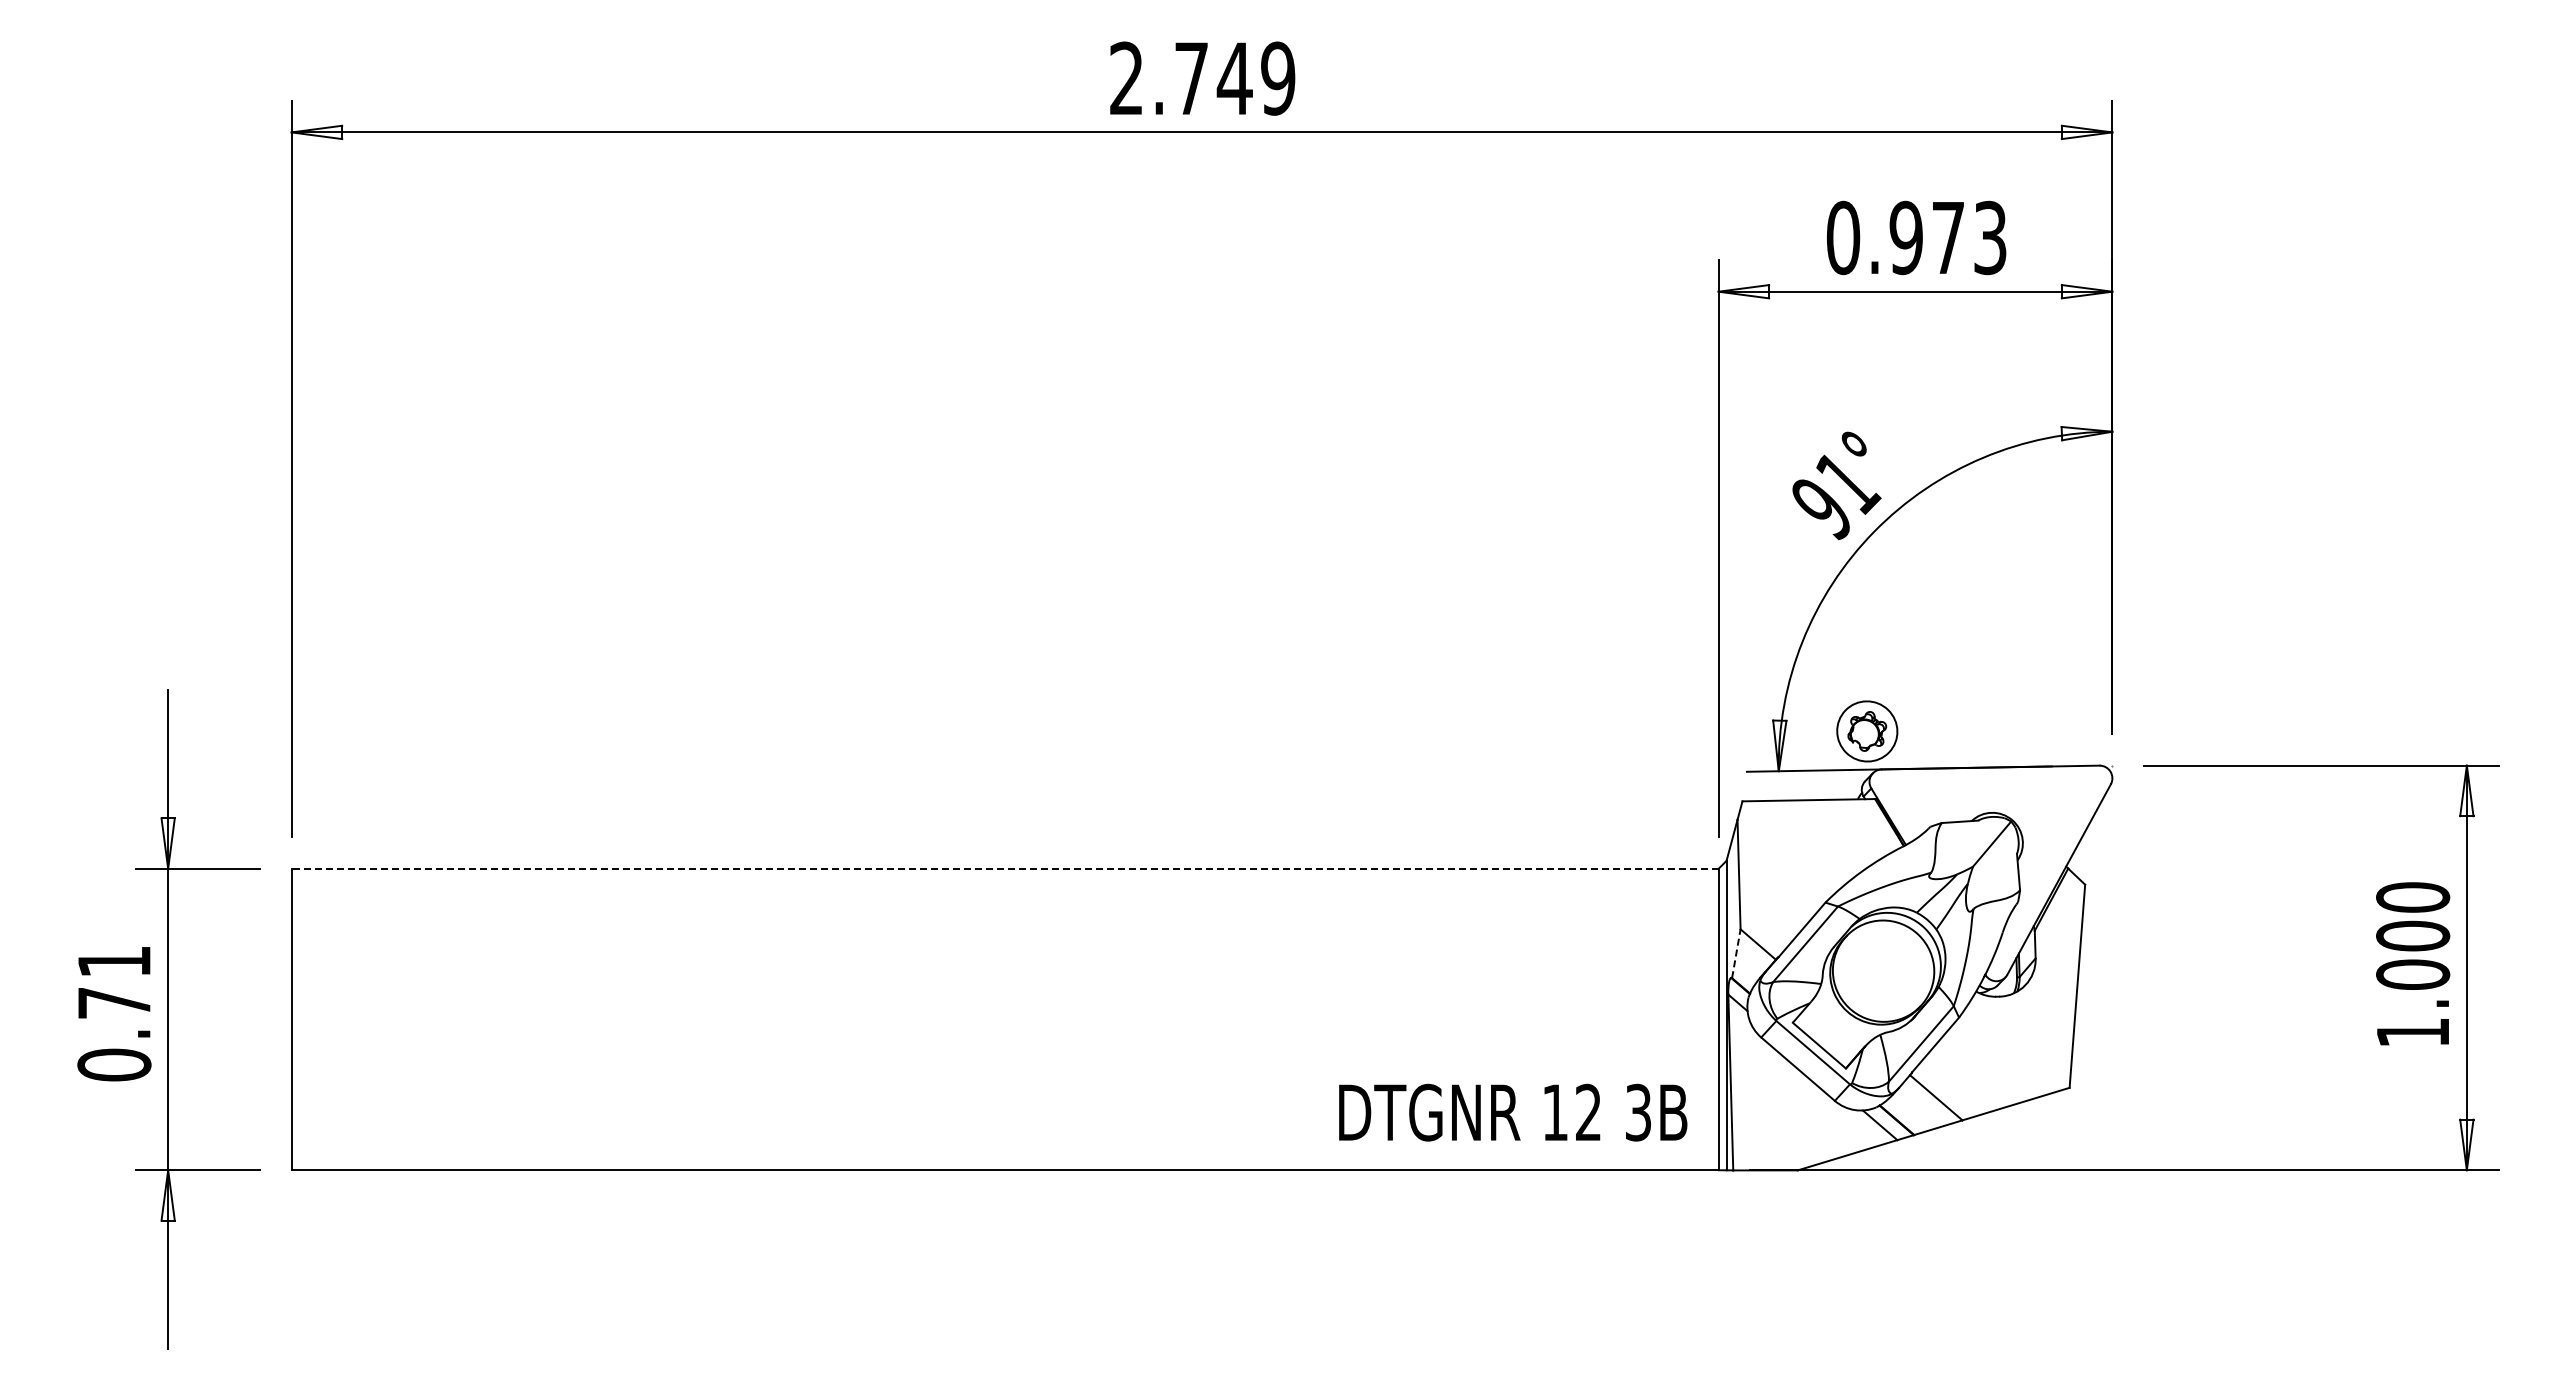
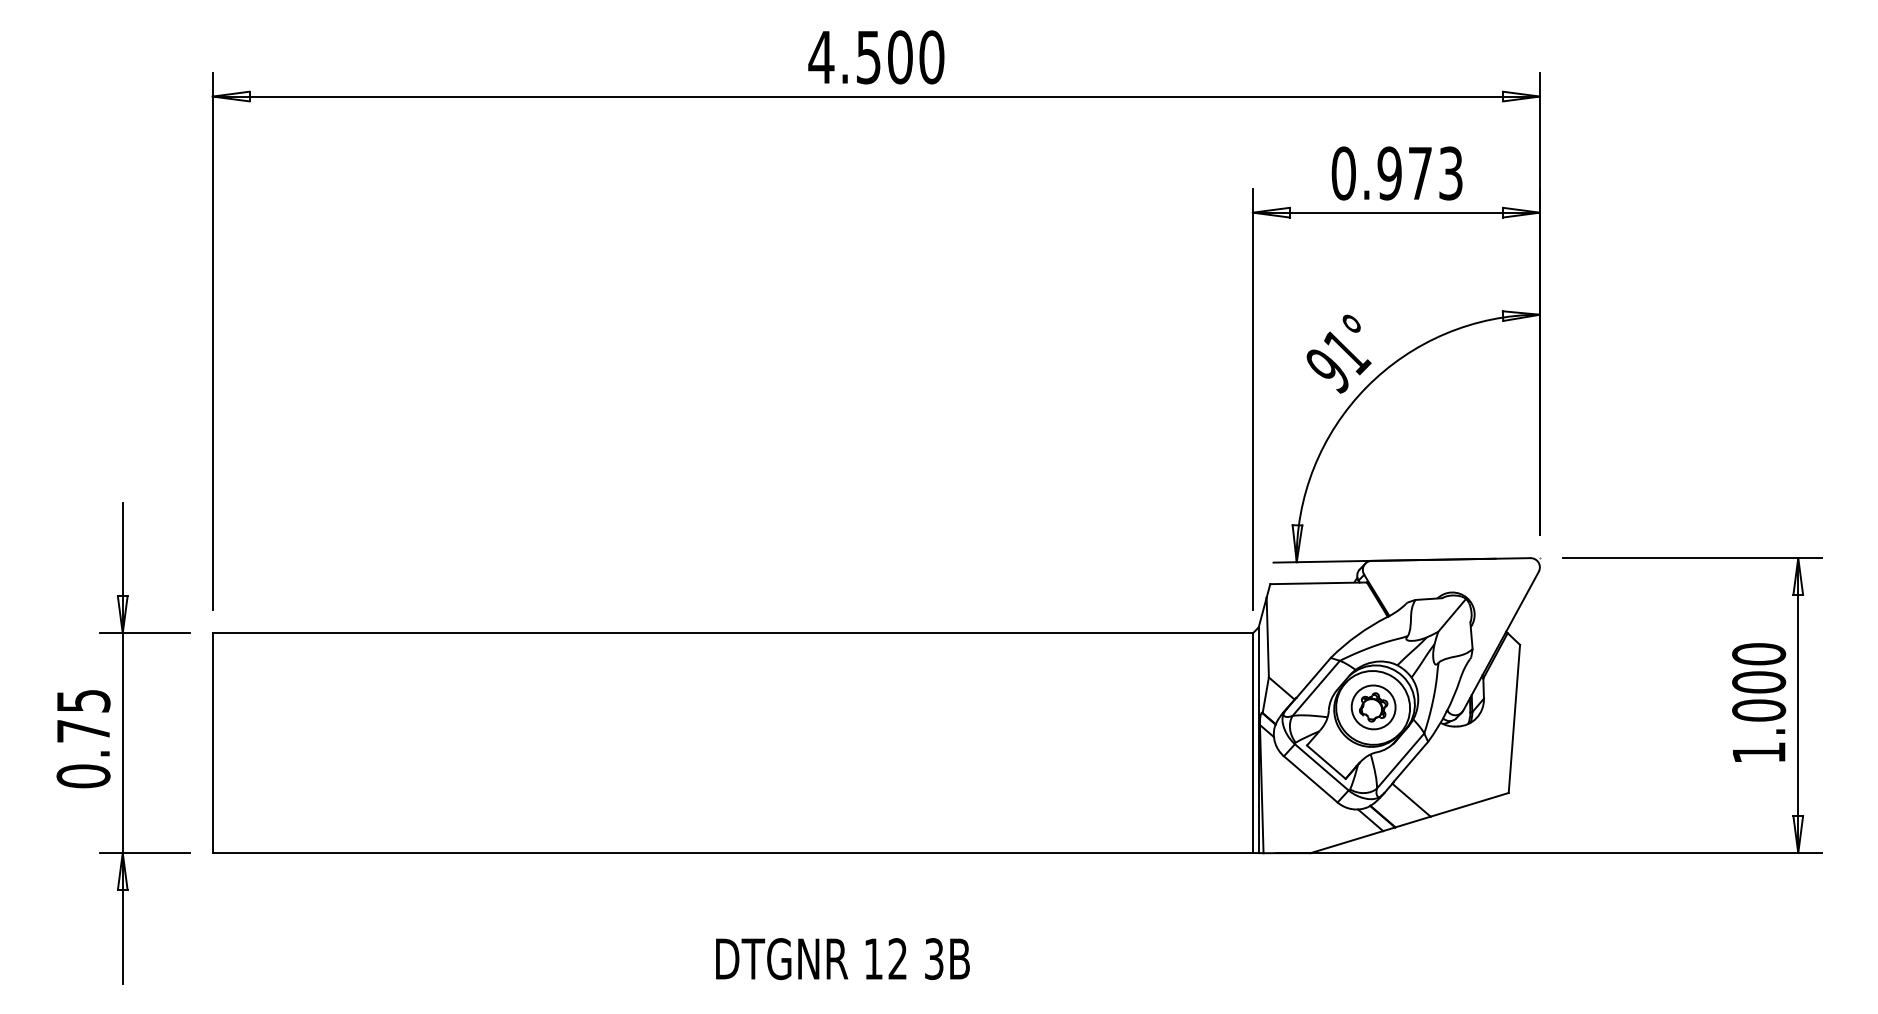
text: (1201, 78) -> (875, 57), 2.749 -> 4.500
part: (1867, 731) -> (1373, 707), moved
line: (1004, 868) -> (732, 633), dashed -> solid
line: (1736, 953) -> (1265, 695), dashed -> solid
text: (114, 961) -> (83, 700), 0.71 -> 0.75
text: (1513, 1112) -> (843, 958), moved

